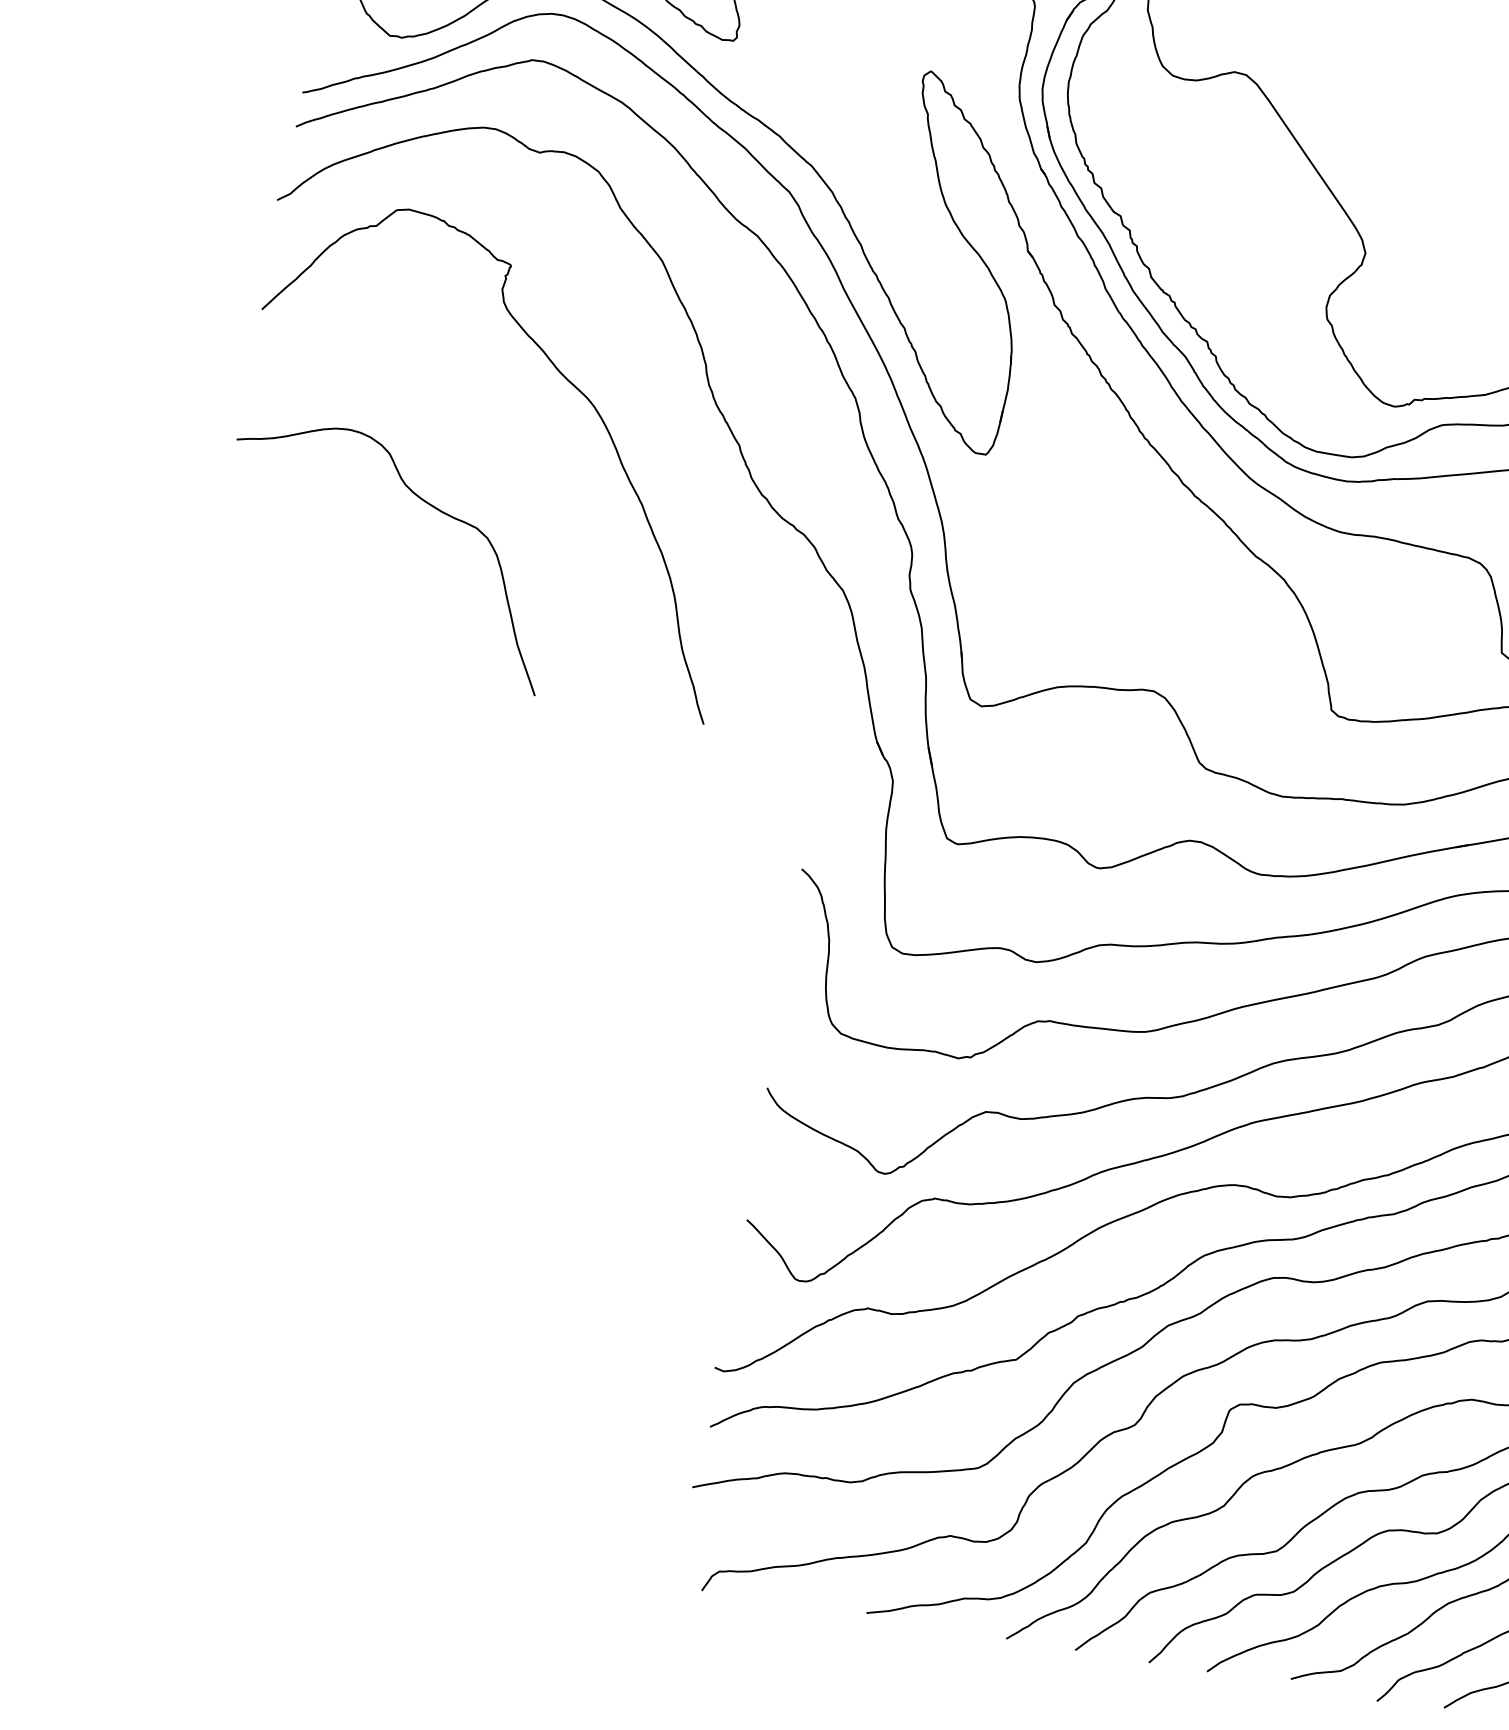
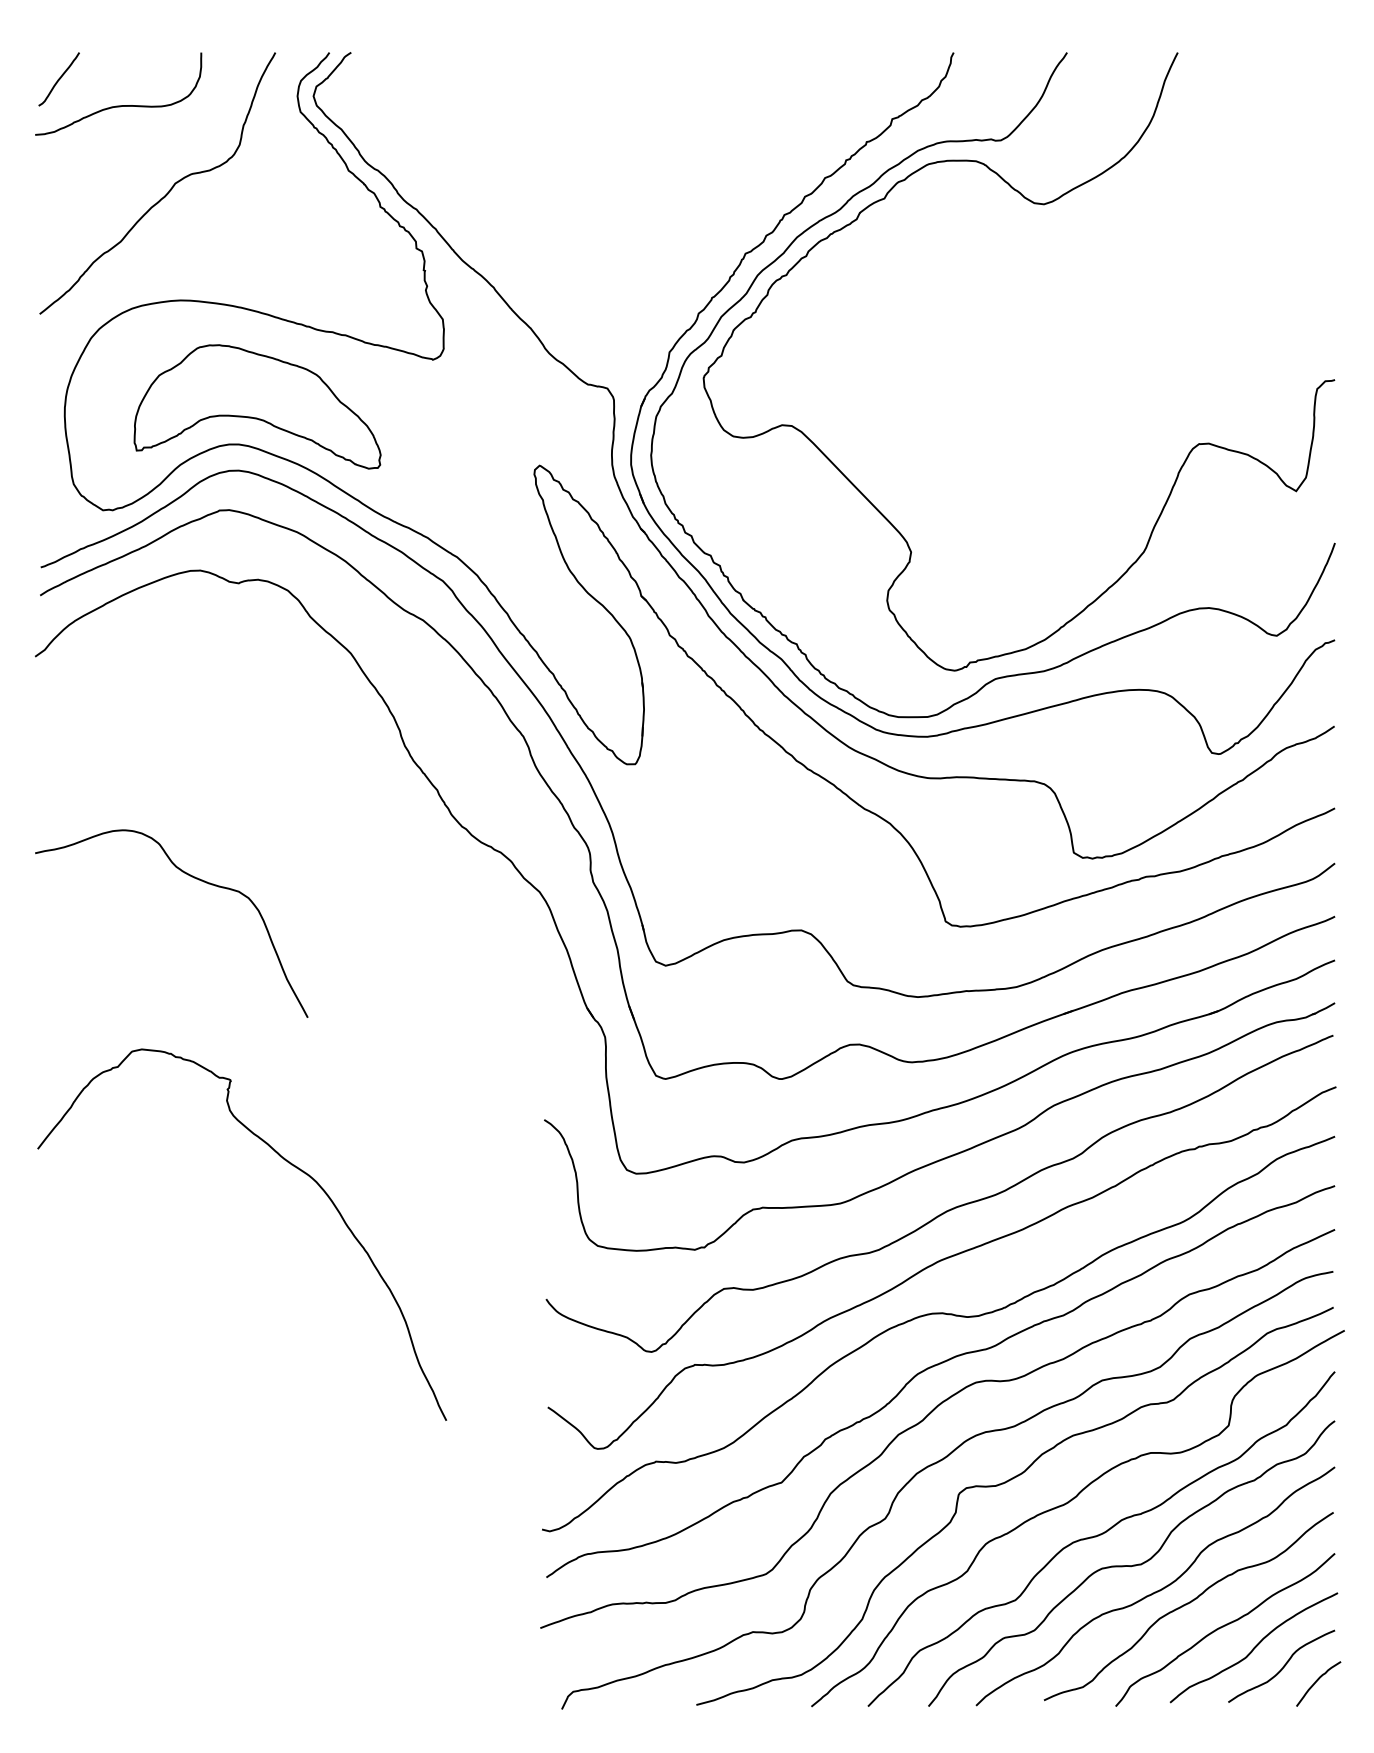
curve: (564, 378) -> (288, 1163), moved

